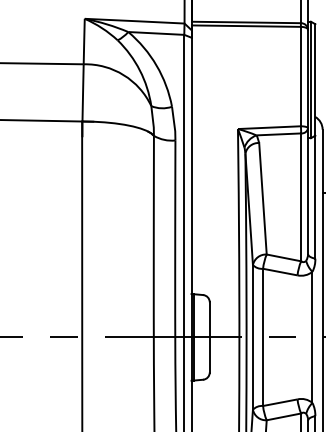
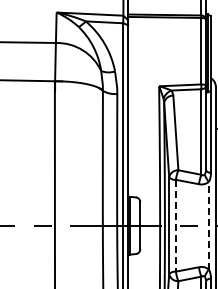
line: (262, 337) -> (175, 225), solid -> dashed
line: (313, 337) -> (209, 225), solid -> dashed

